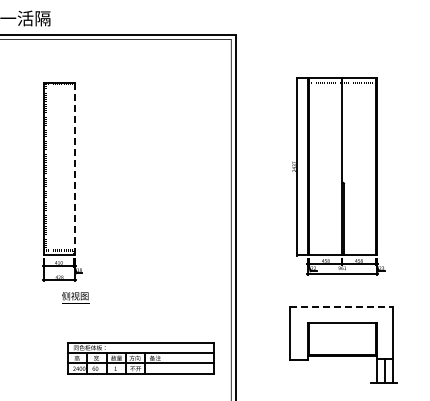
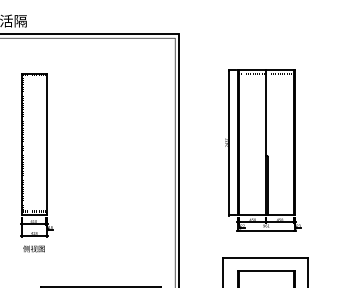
line: (75, 169) -> (47, 144), dashed -> solid
text: (75, 297) -> (34, 249), moved
line: (341, 307) -> (265, 258), dashed -> solid

